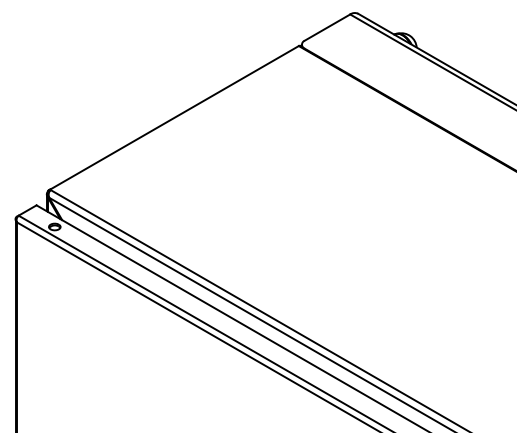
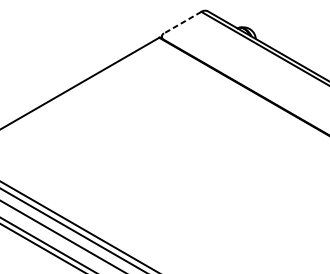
line: (327, 27) -> (182, 22), solid -> dashed

